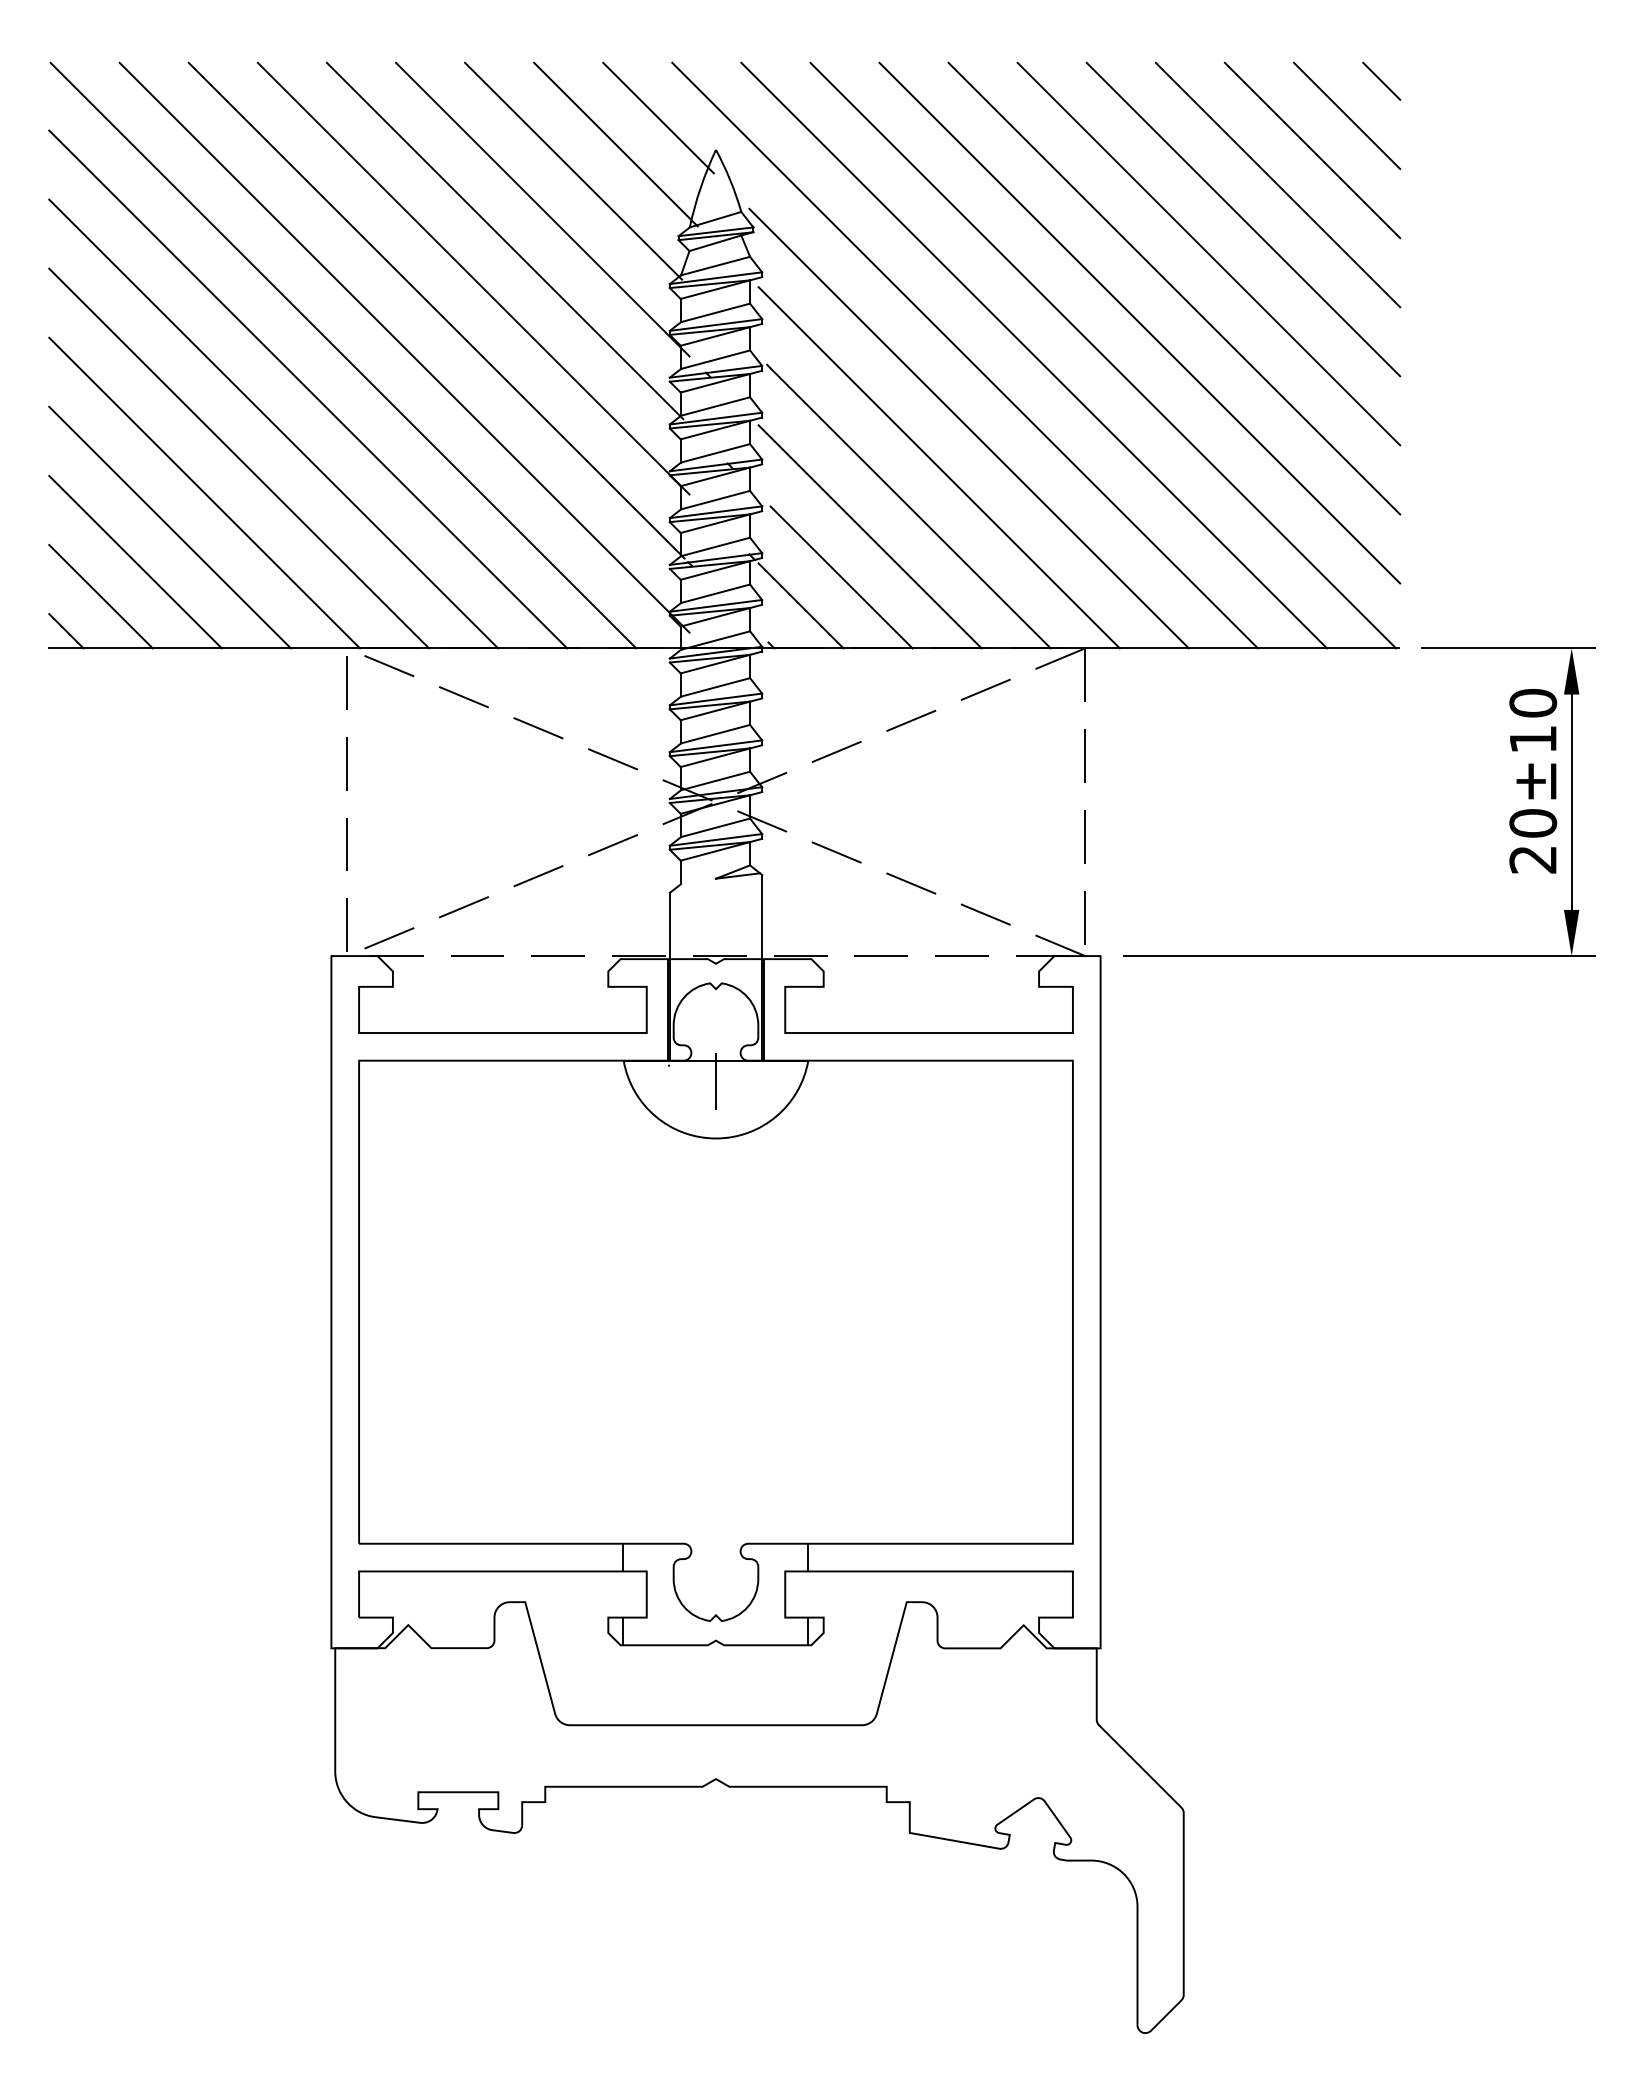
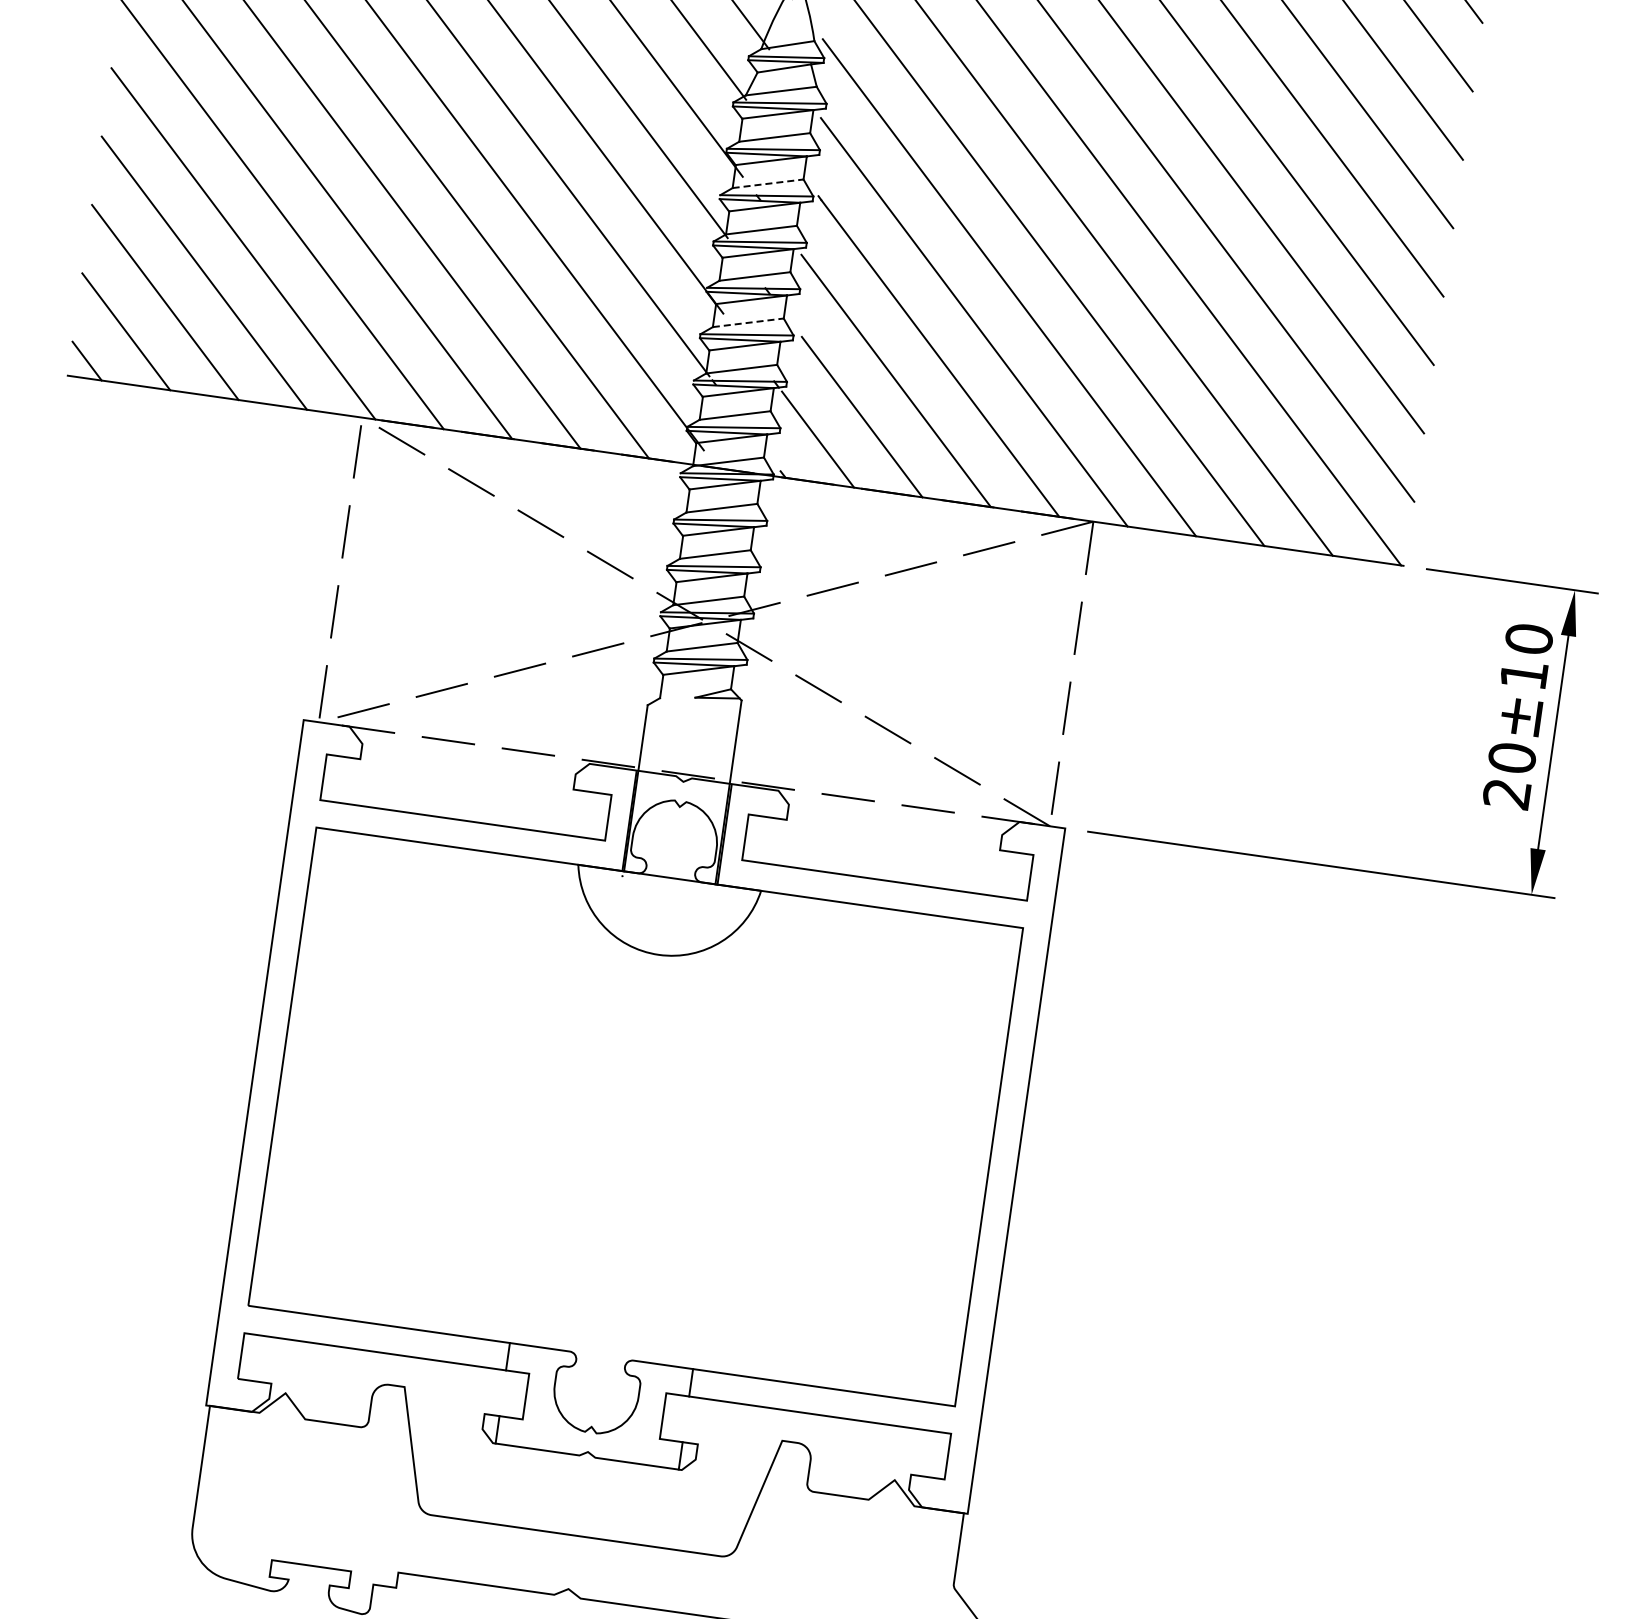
line: (715, 359) -> (768, 183), solid -> dashed
line: (715, 500) -> (748, 323), solid -> dashed
line: (716, 1081) -> (667, 898), removed

